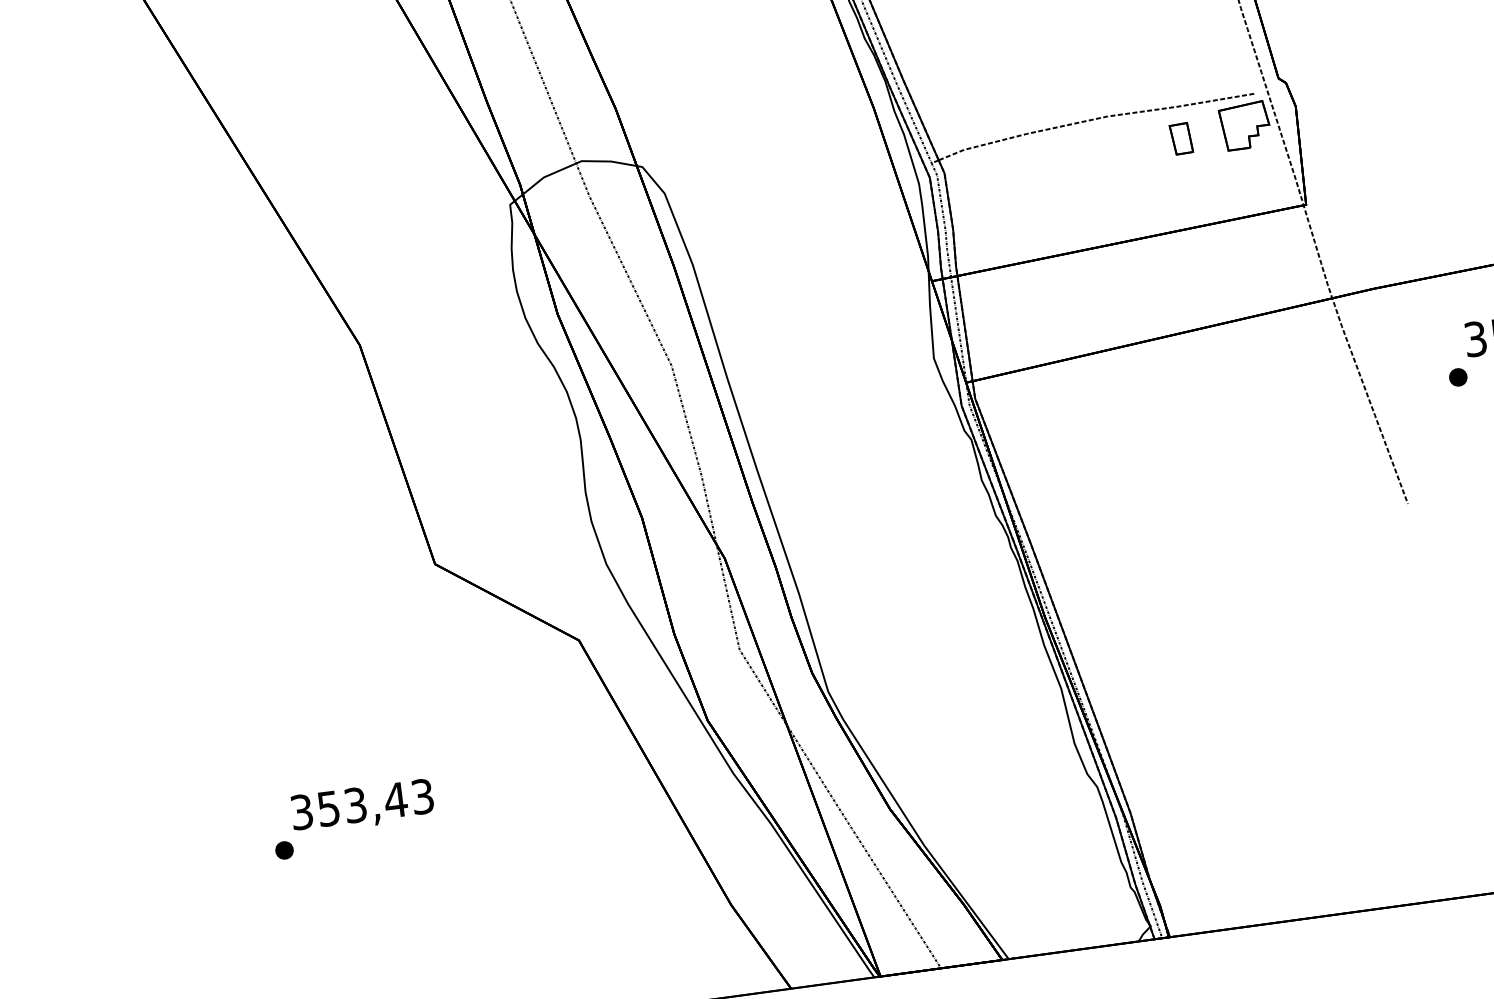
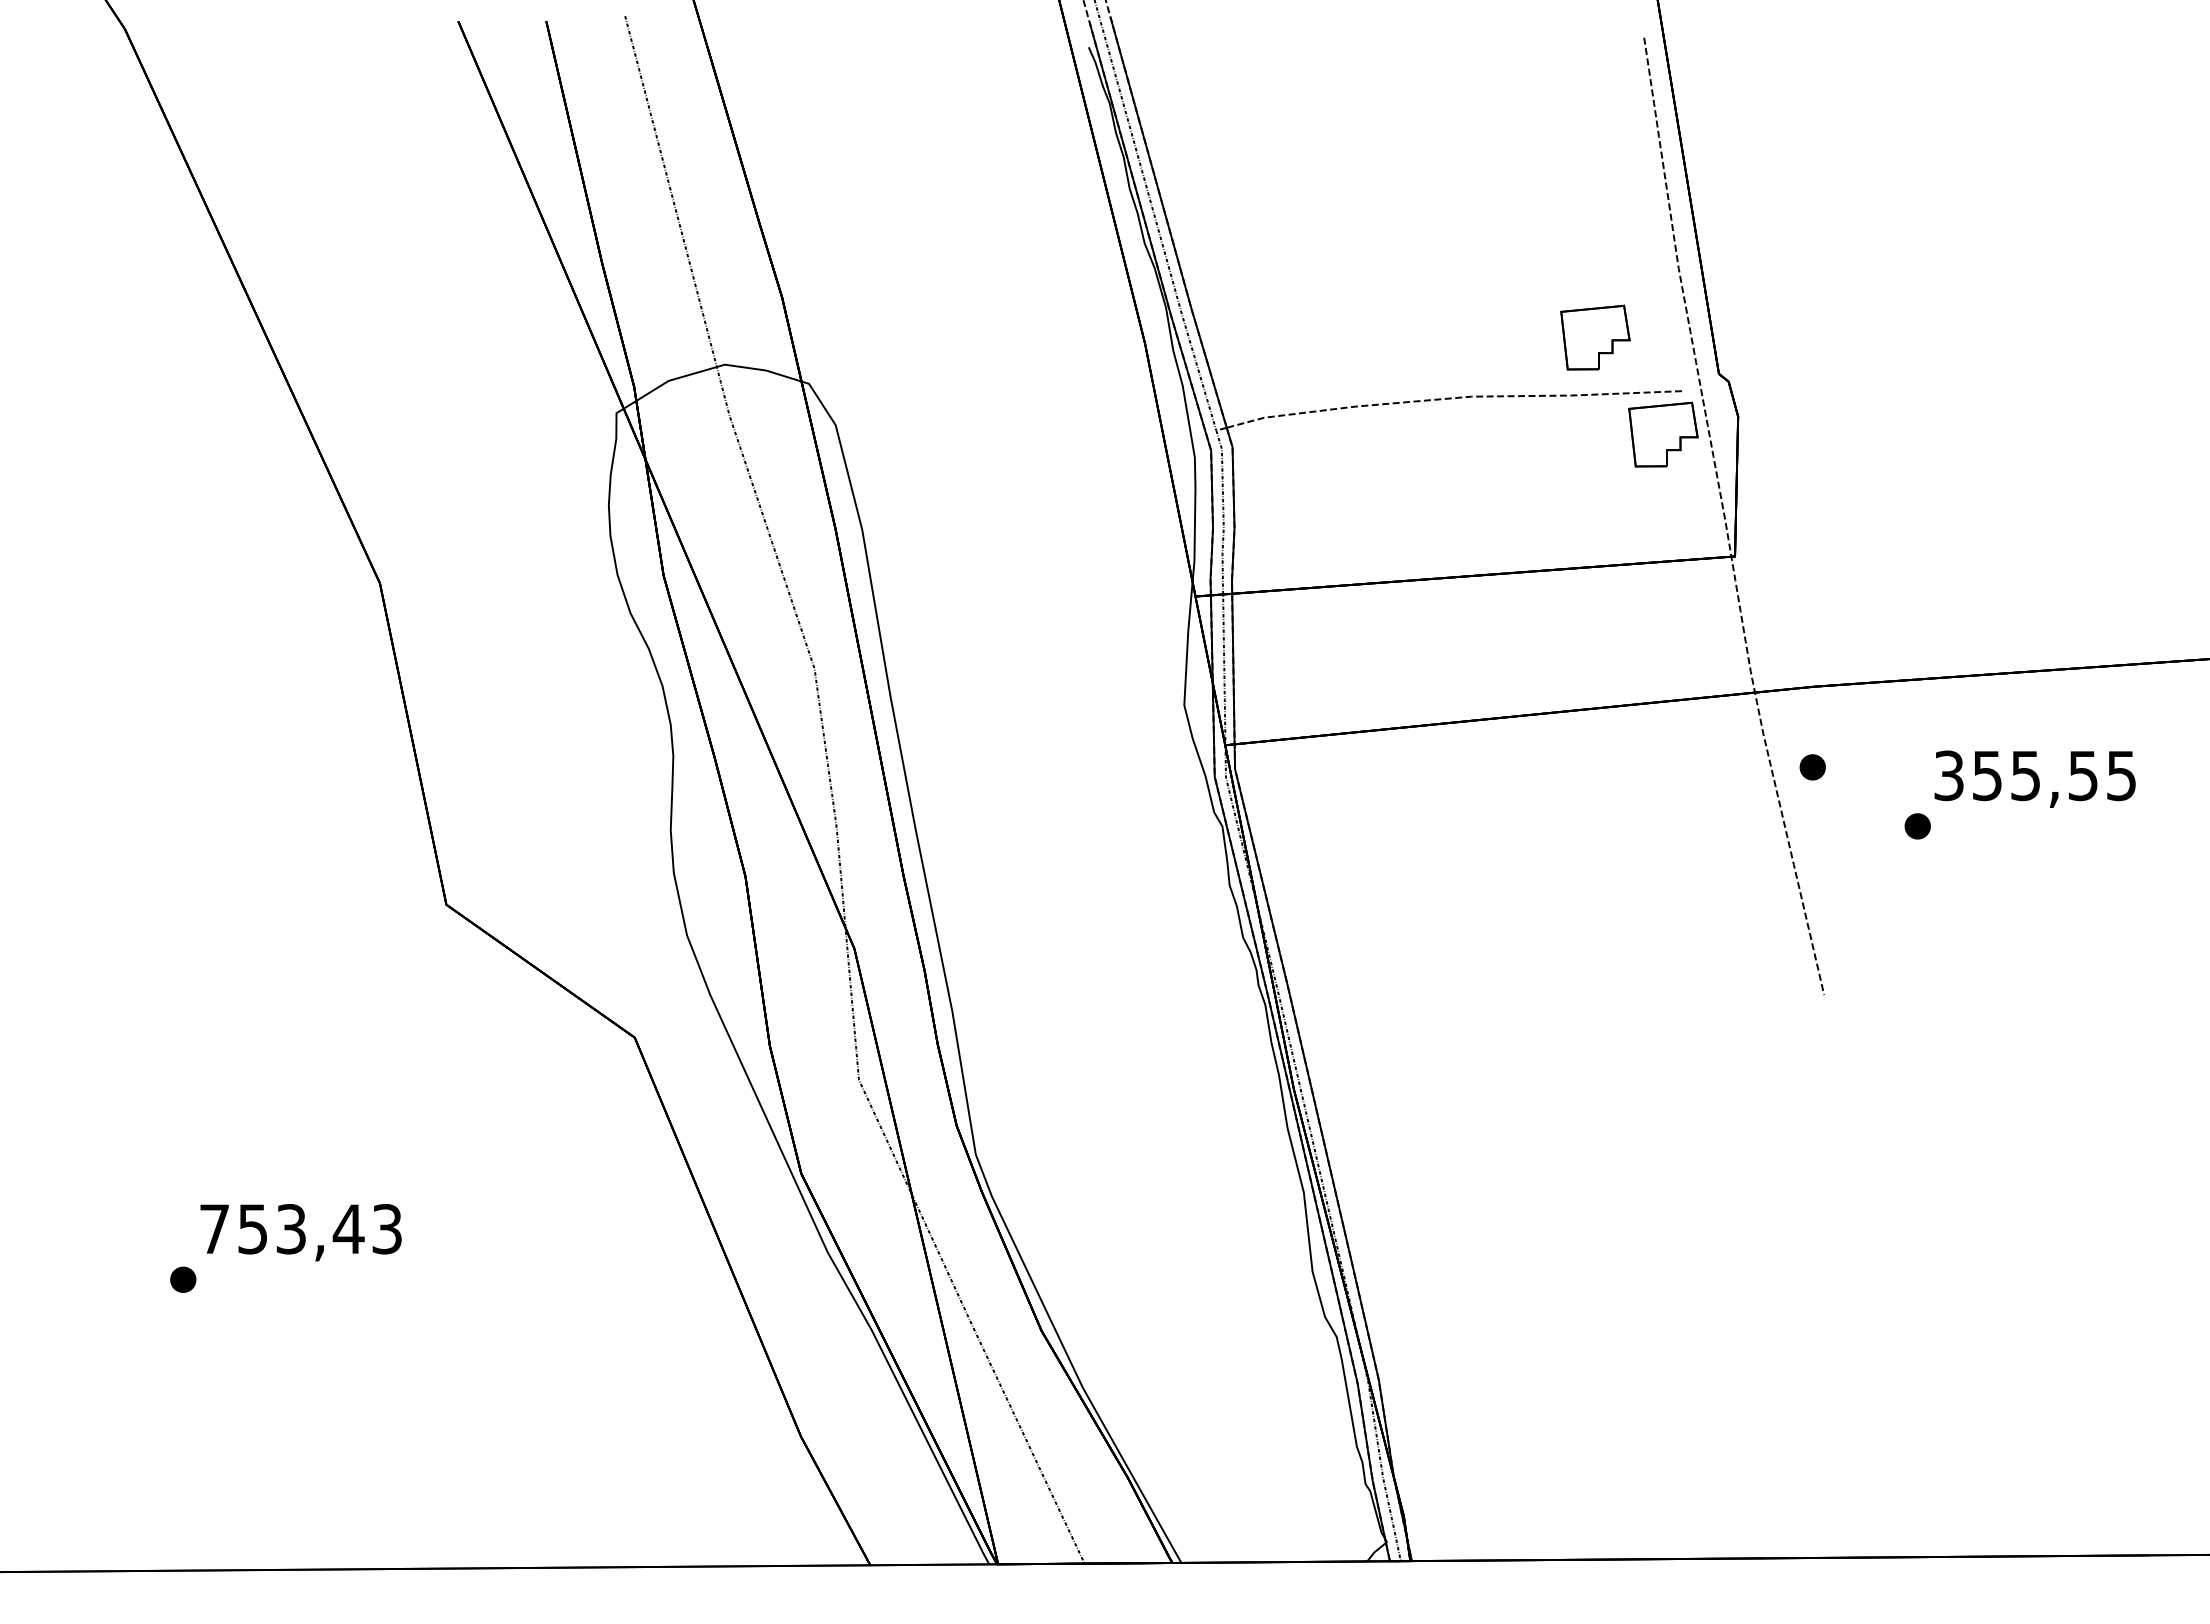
part: (1188, 64) -> (1595, 337), added
part: (1181, 138) -> (1571, 441), removed
part: (1379, 345) -> (1812, 767), added
text: (301, 811) -> (214, 1228), 353,43 -> 753,43

